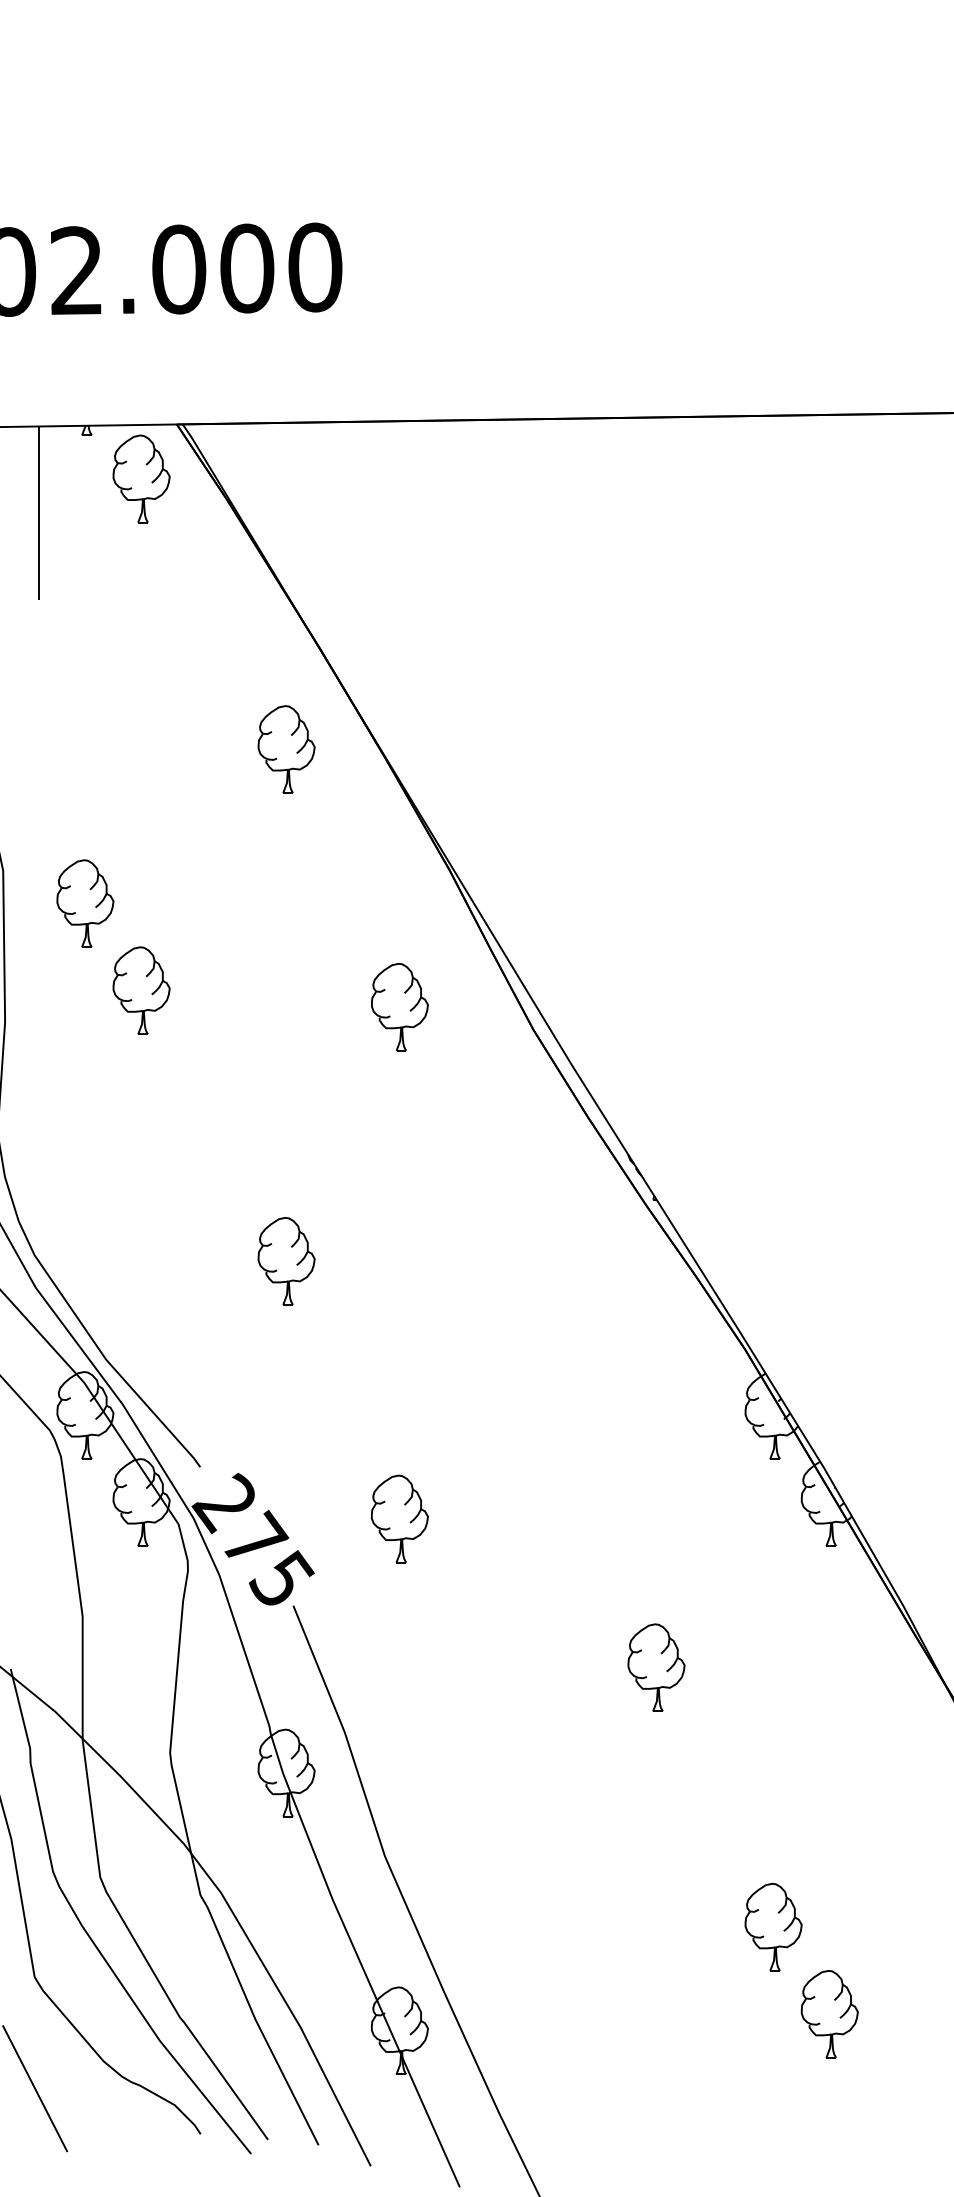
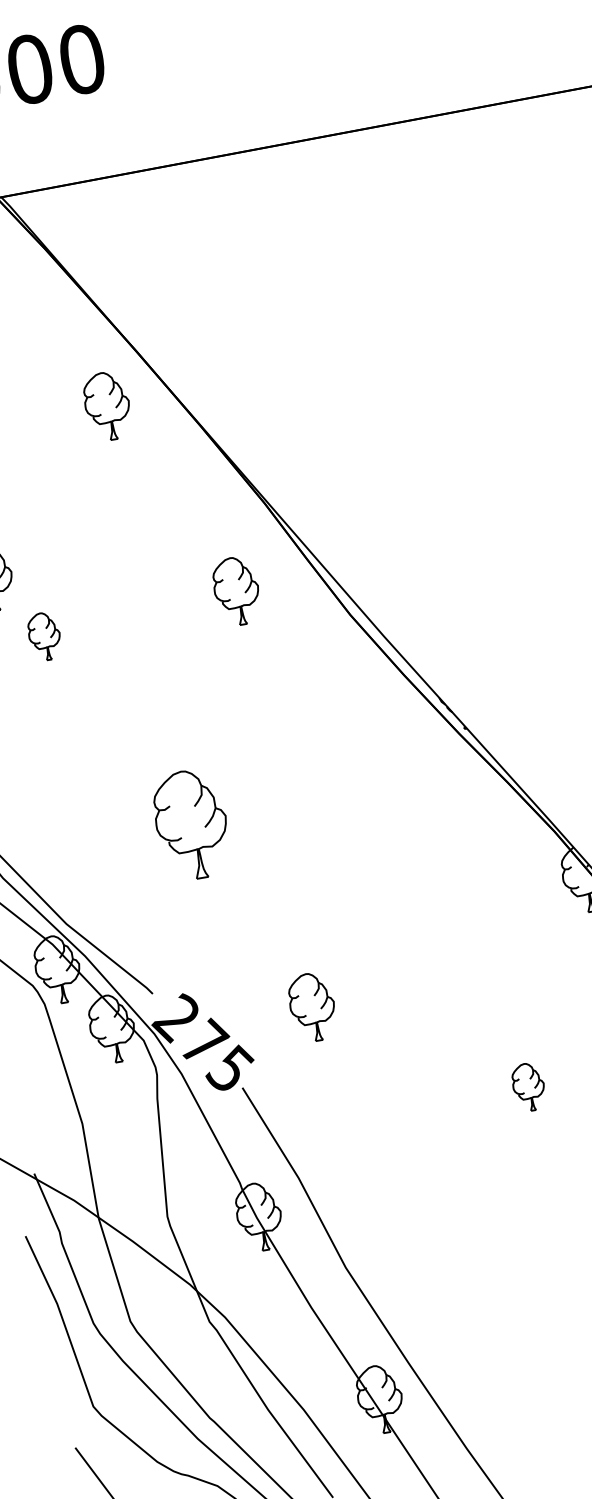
part: (286, 749) -> (107, 406), moved
part: (141, 990) -> (44, 636), size x0.7
part: (399, 1007) -> (236, 591), moved
part: (286, 1261) -> (191, 824), size x1.6
part: (656, 1667) -> (528, 1087), size x0.7

